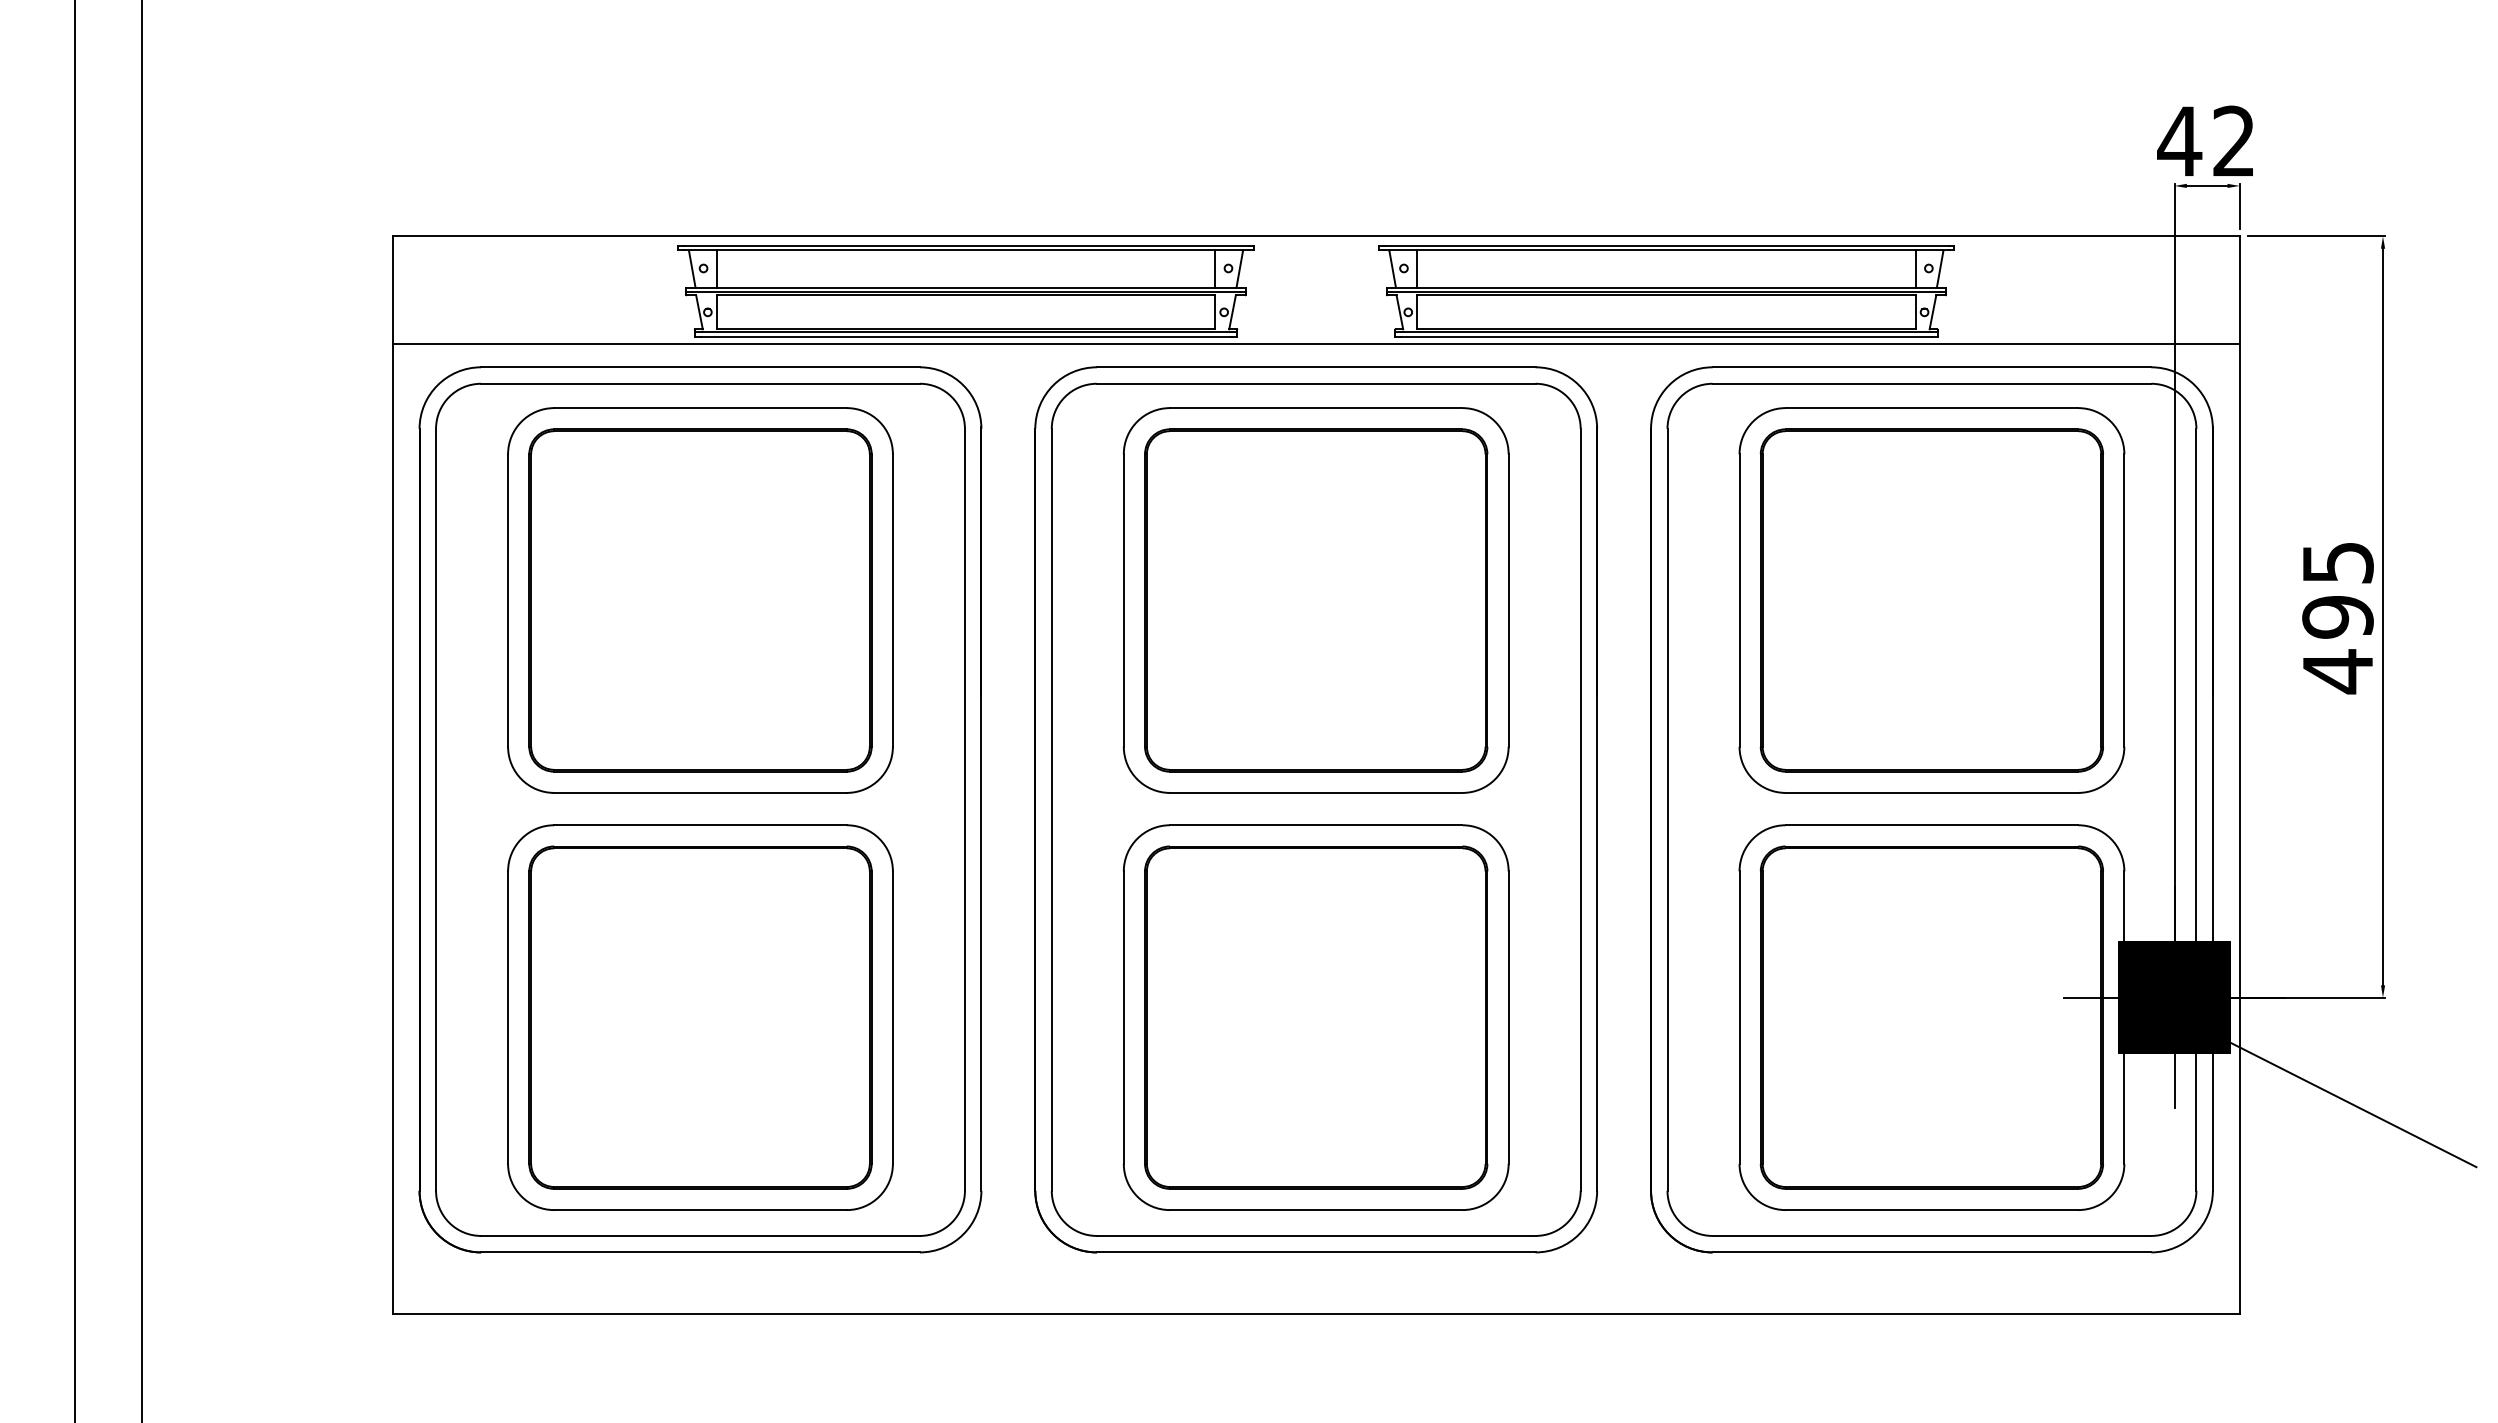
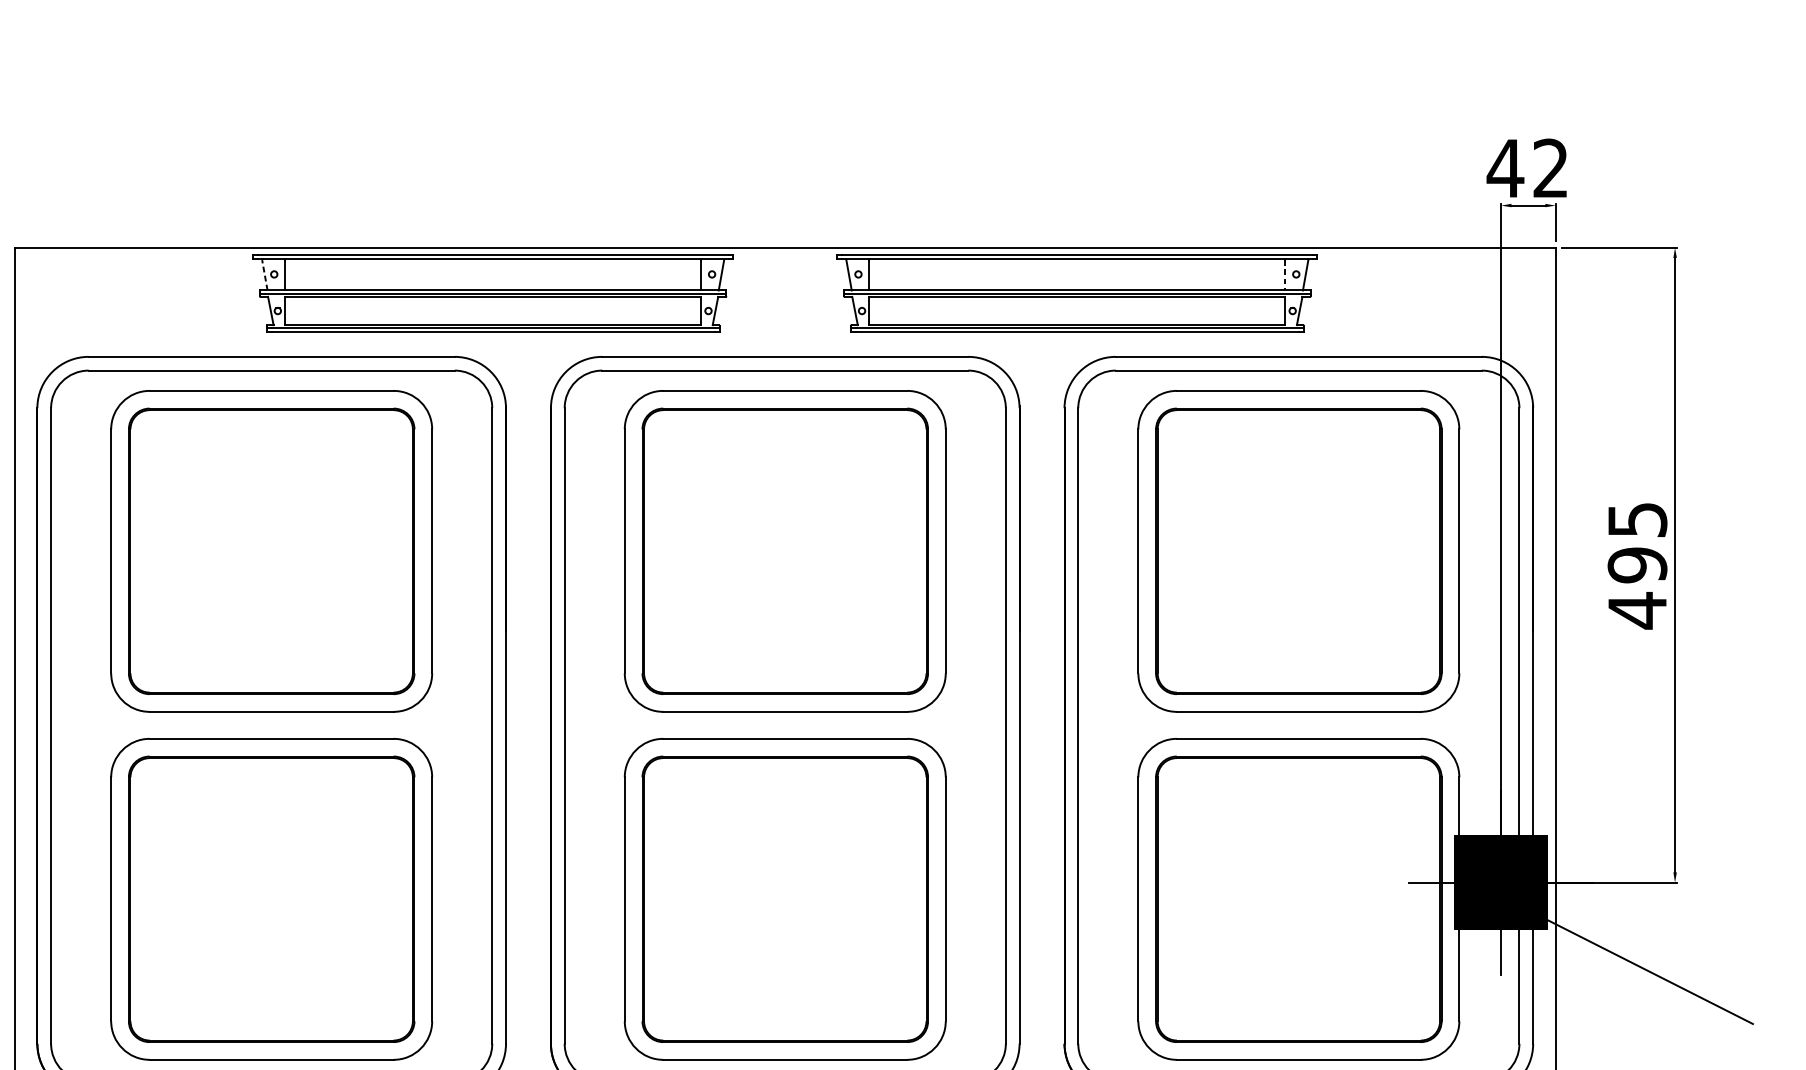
line: (692, 269) -> (265, 275), solid -> dashed
line: (1915, 270) -> (1285, 276), solid -> dashed
line: (1315, 344) -> (784, 337), removed

